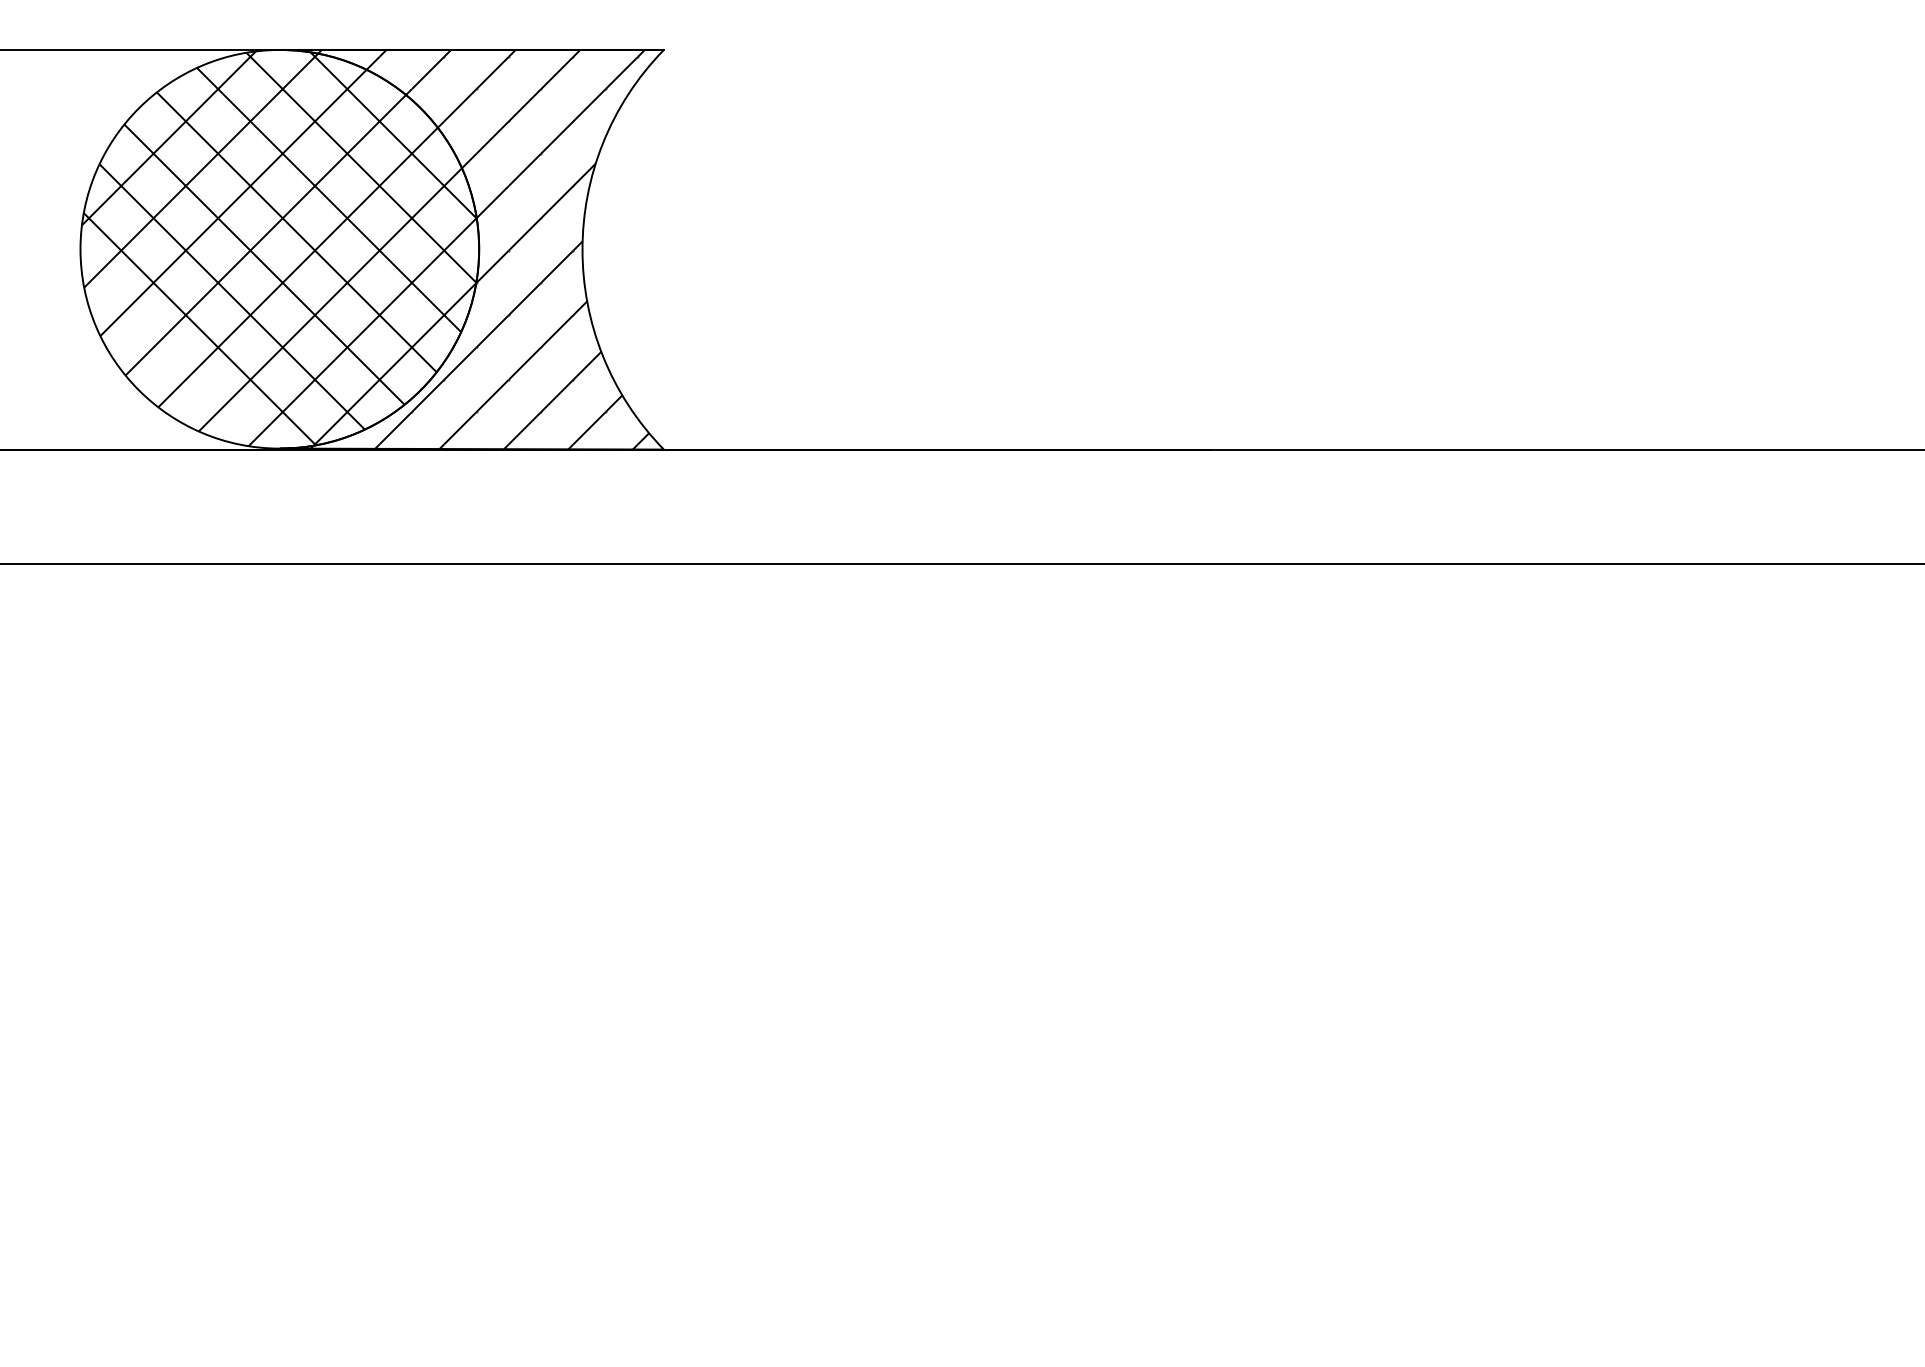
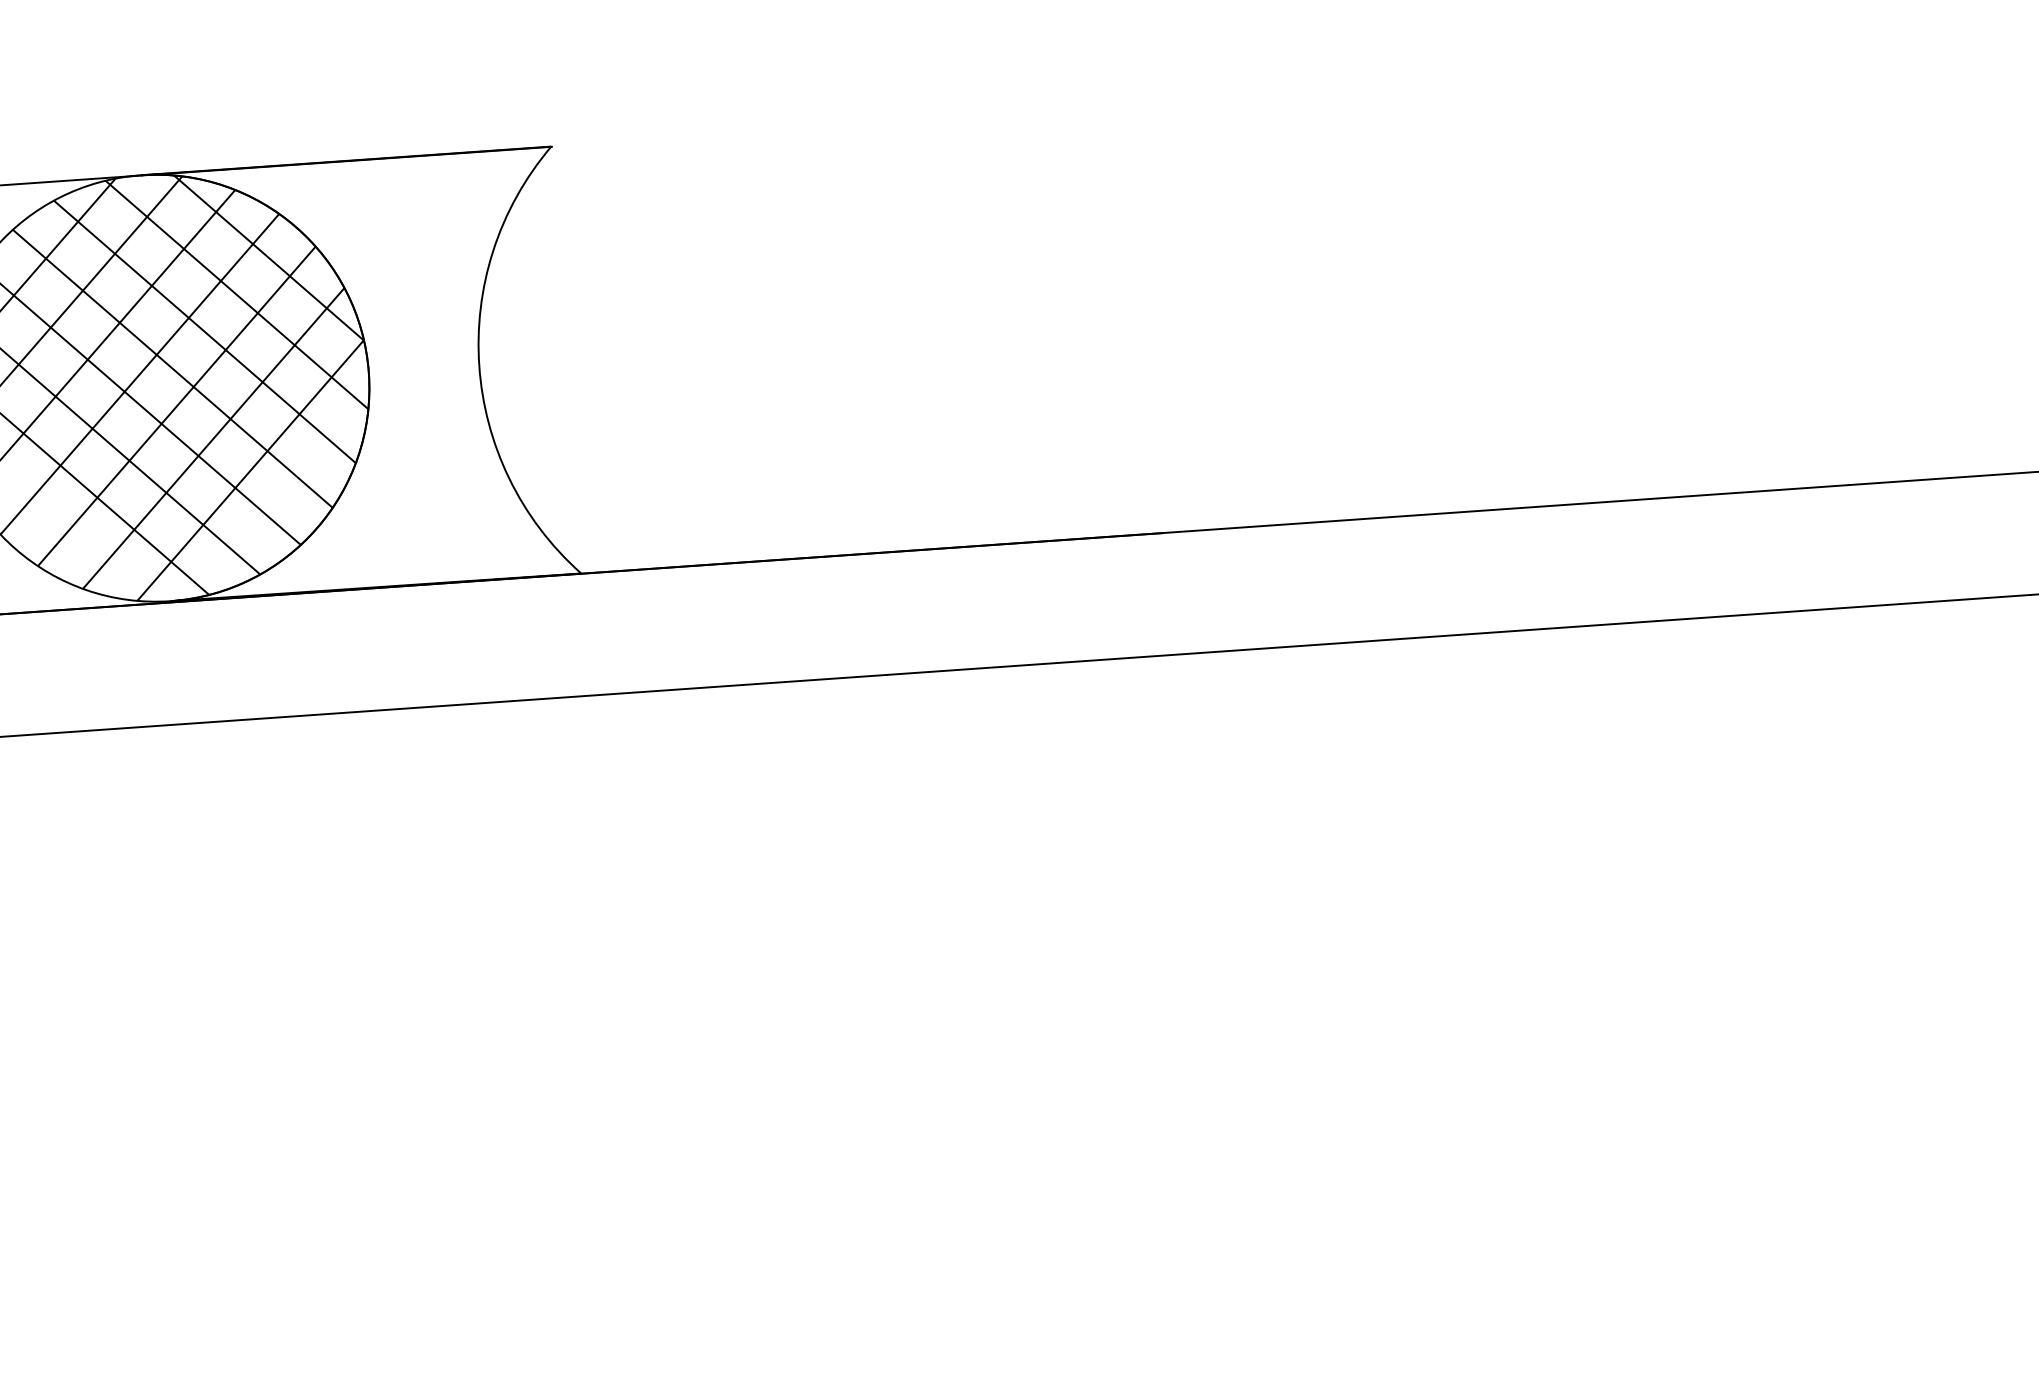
hatch: (479, 249) -> (369, 373), removed

